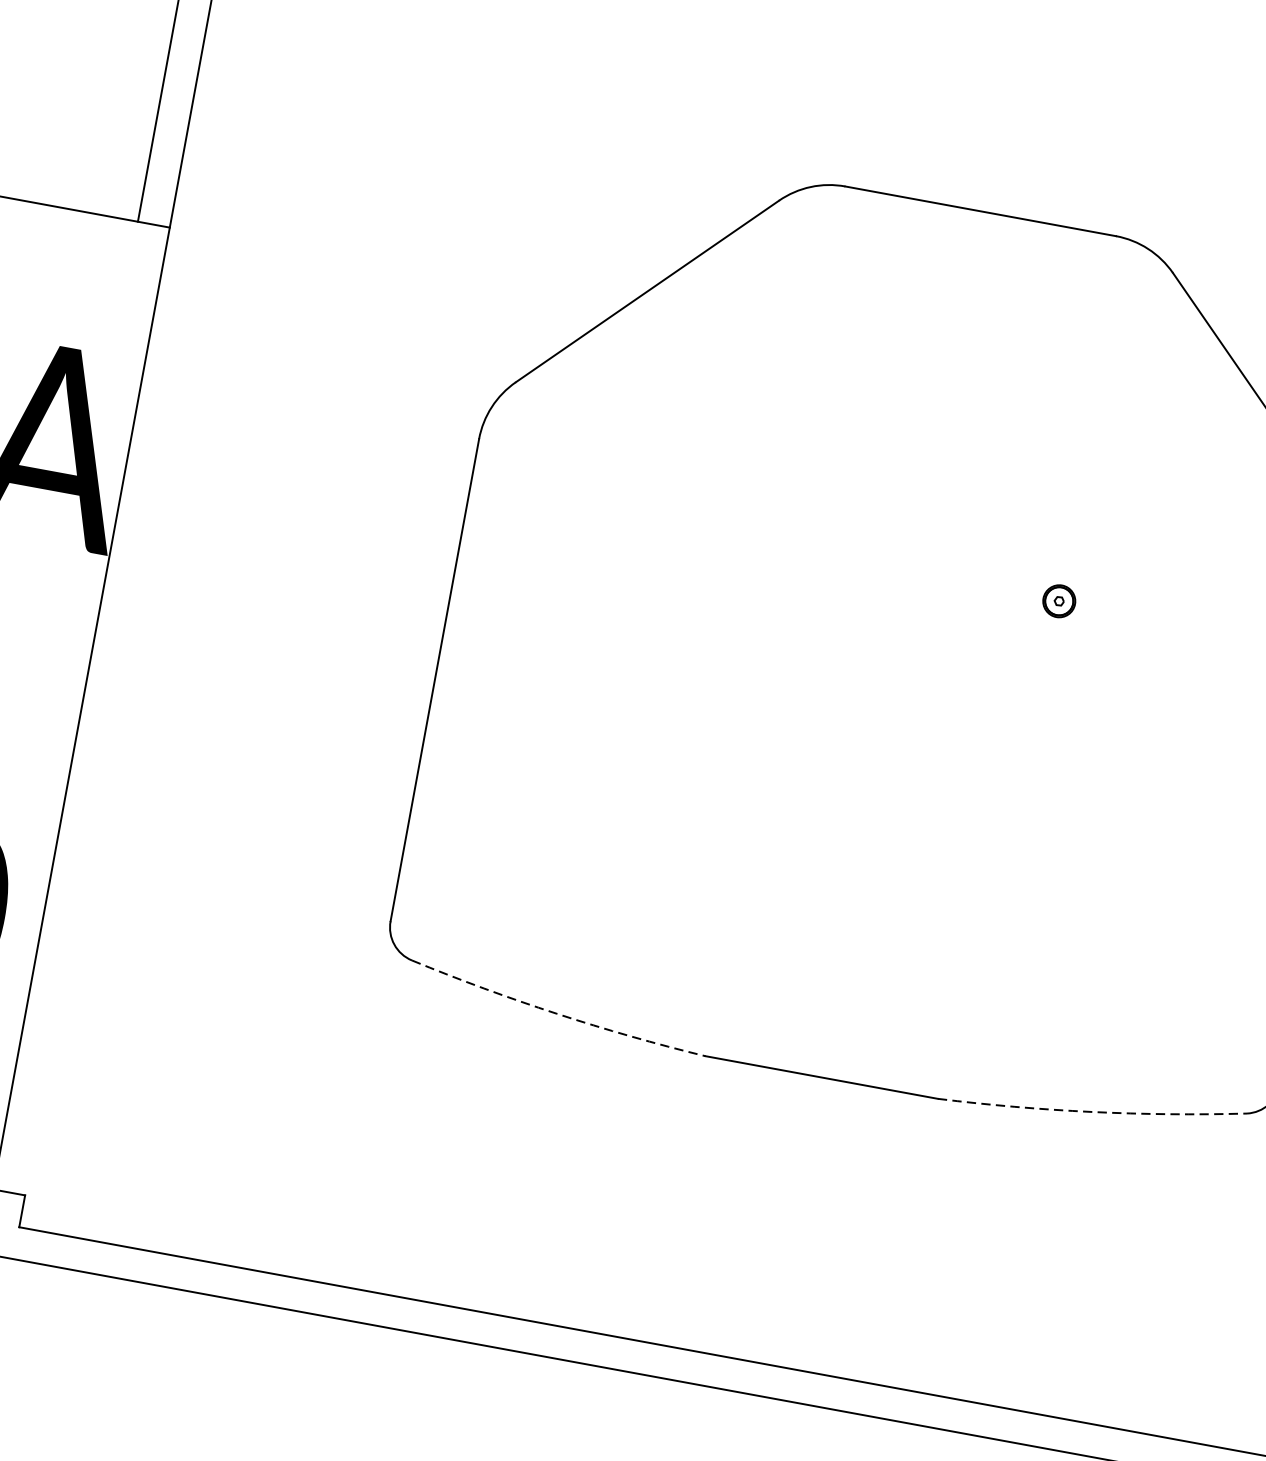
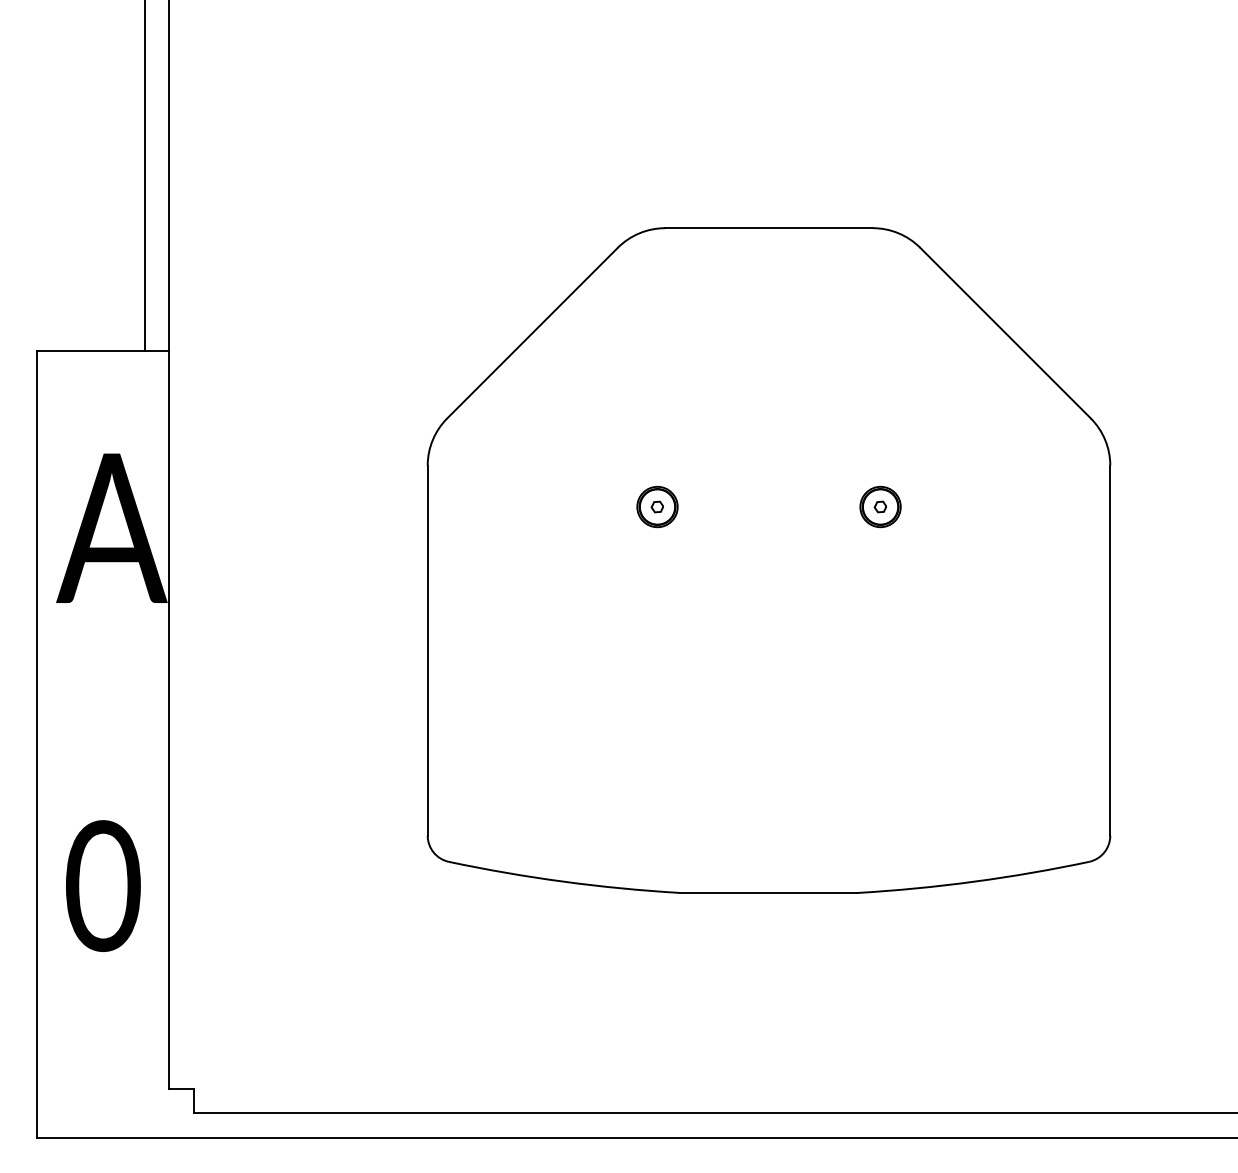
part: (768, 547) -> (657, 506), added
part: (1059, 600) -> (880, 506), size x1.67
arc: (556, 1013) -> (563, 881), dashed -> solid
arc: (1092, 1111) -> (974, 881), dashed -> solid

